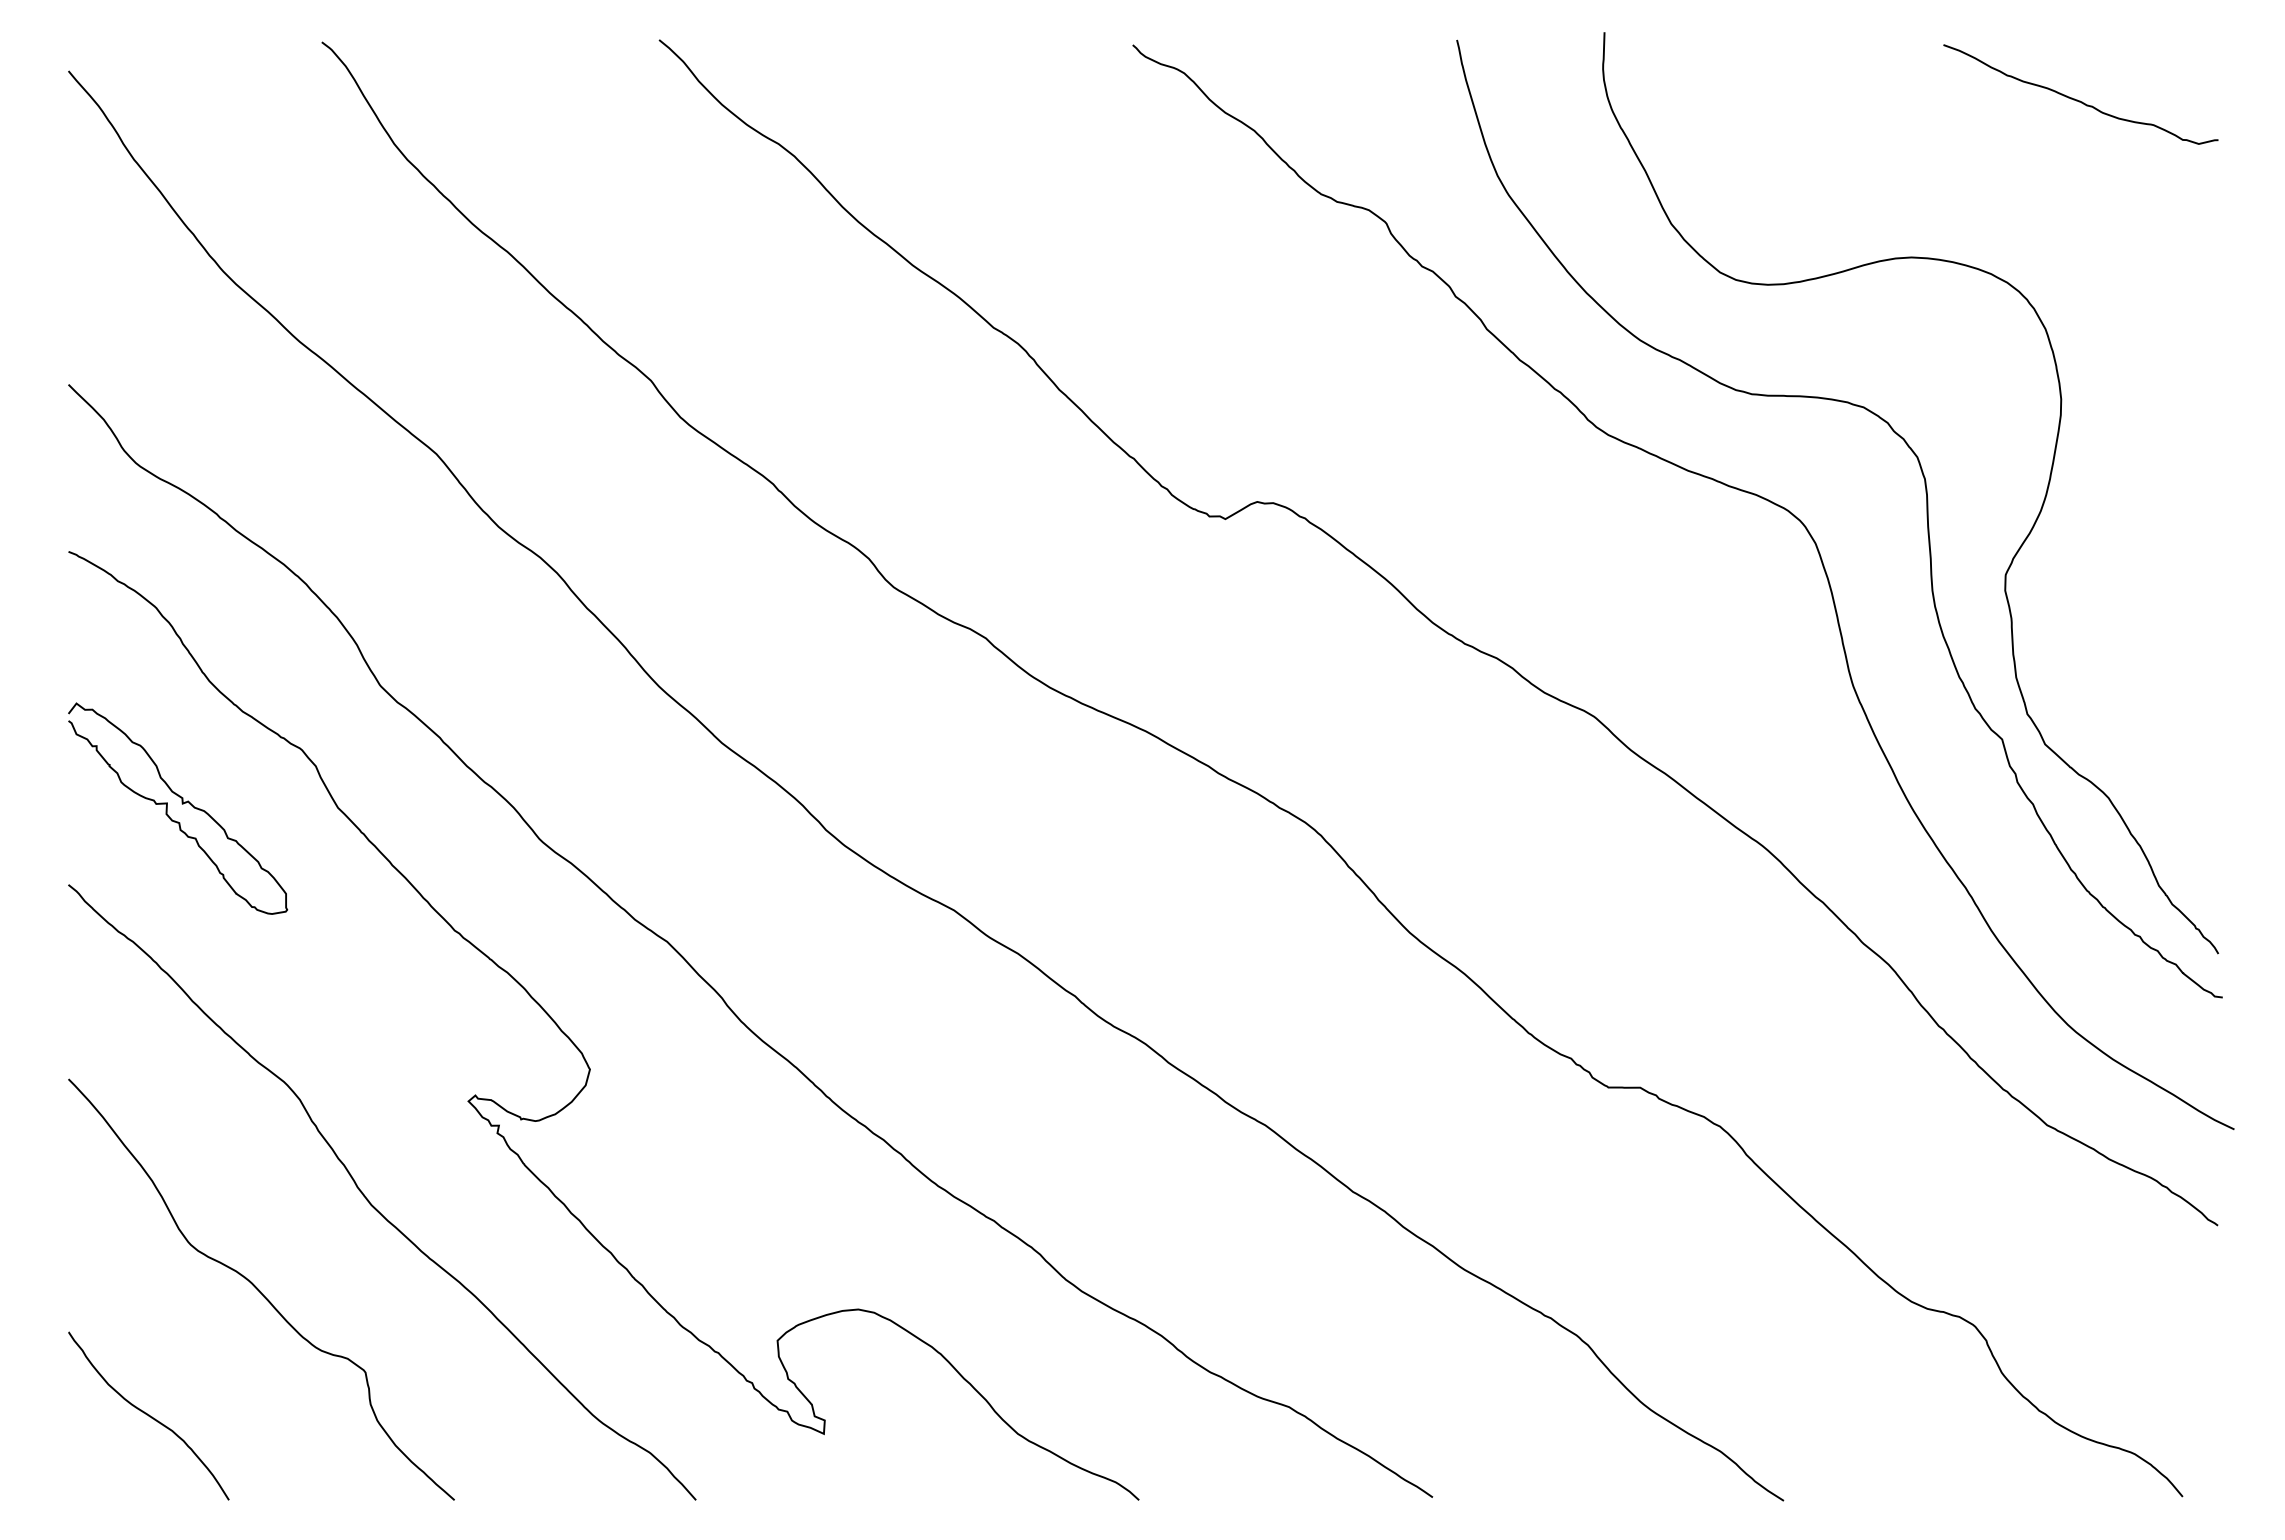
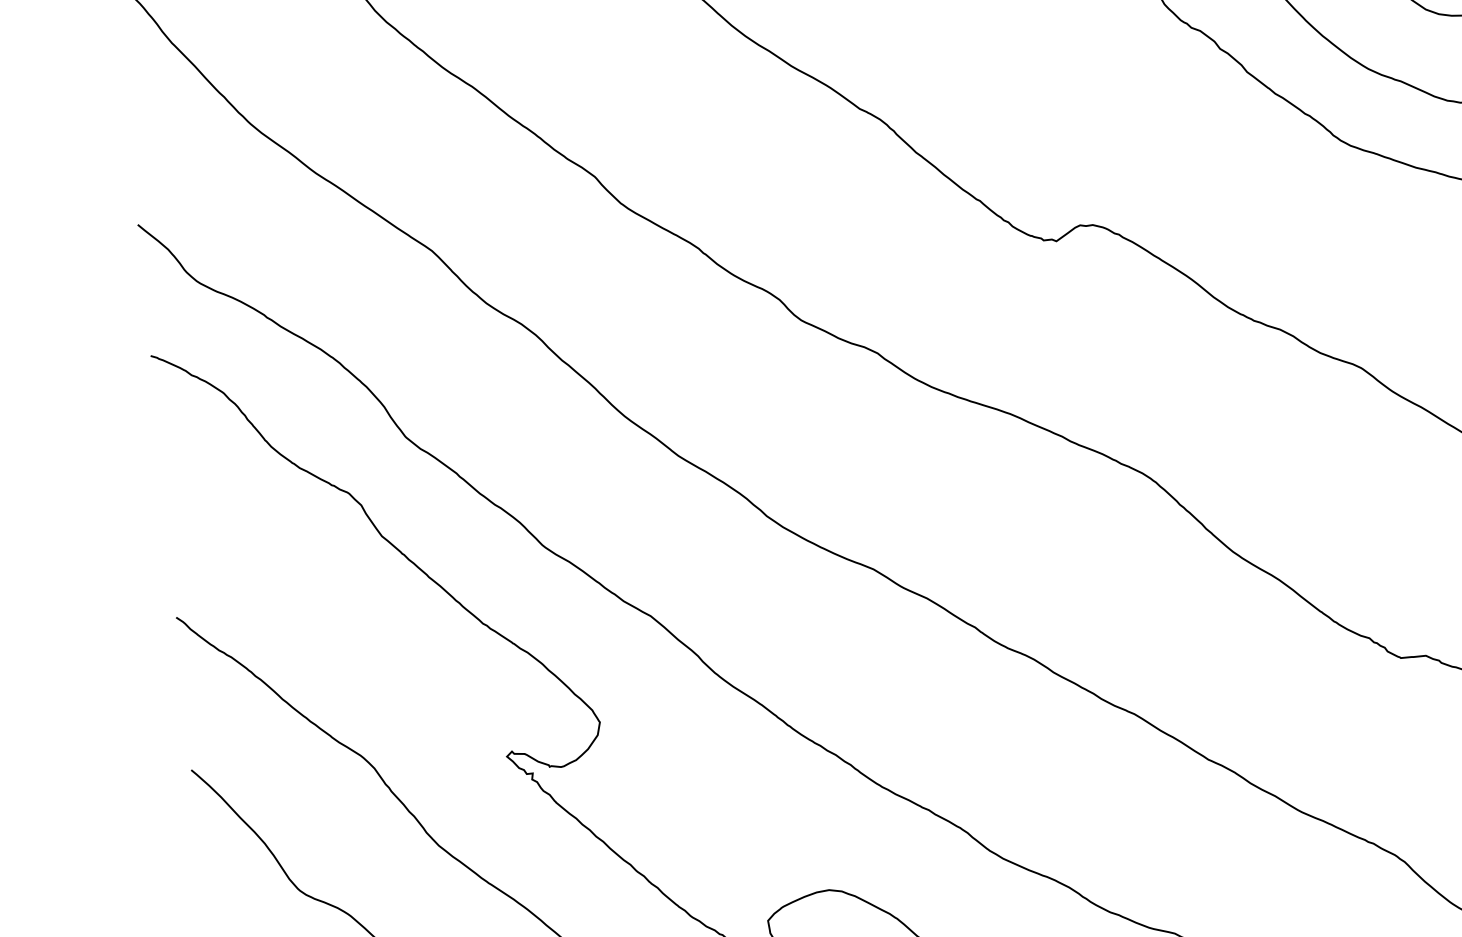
curve: (182, 804) -> (259, 545), removed

